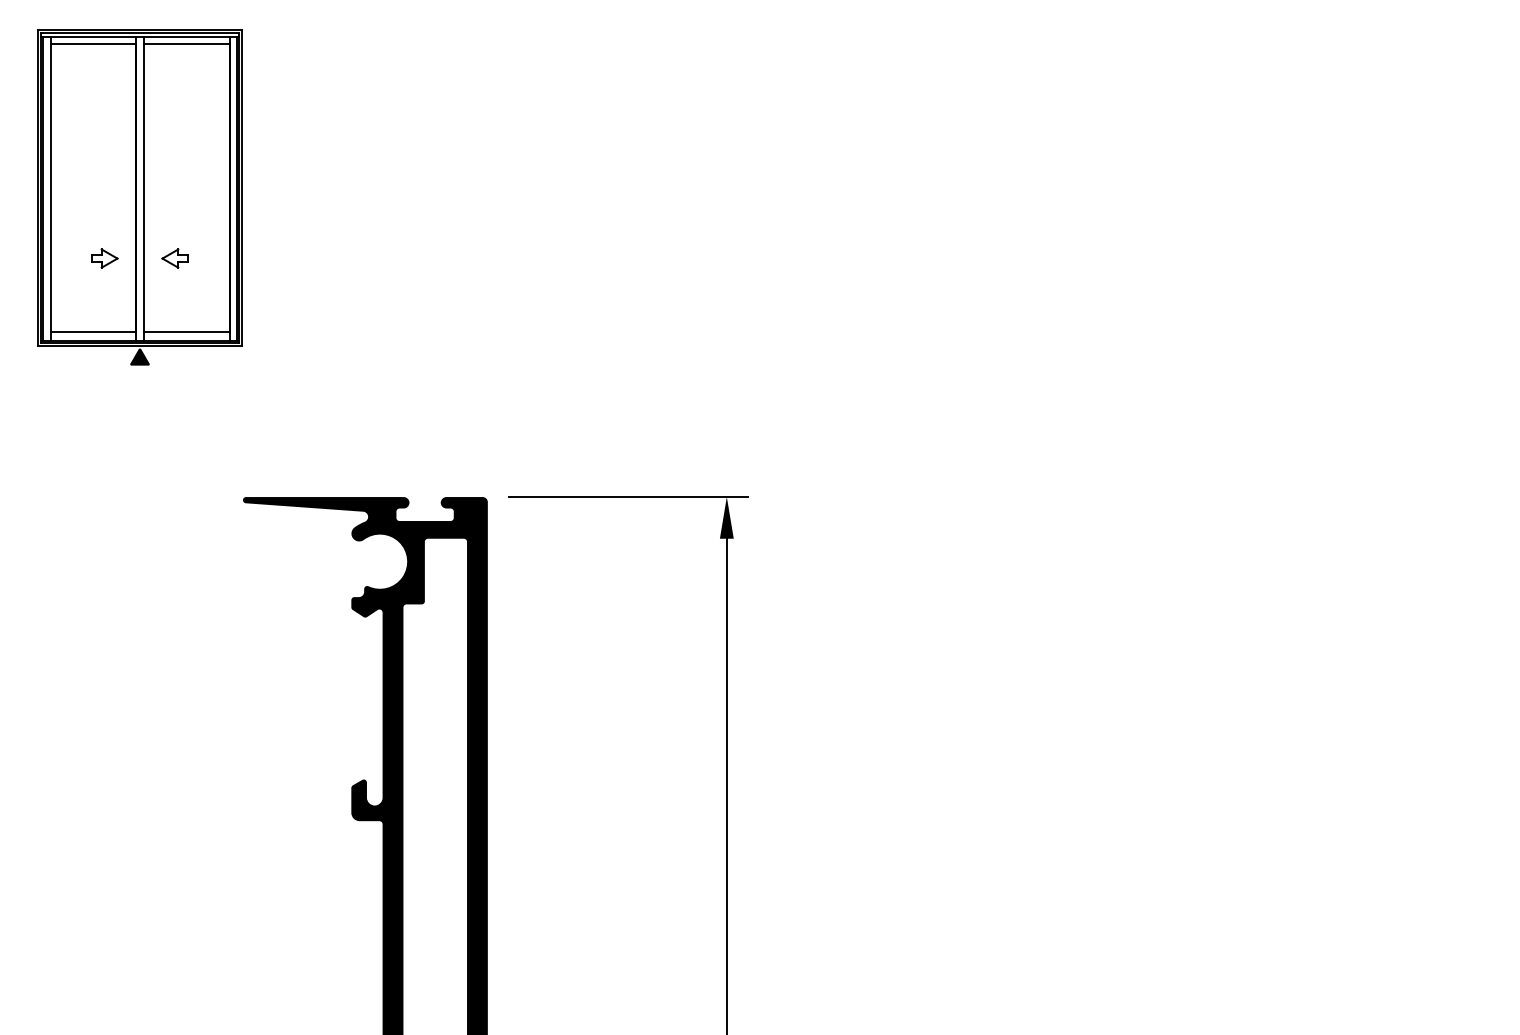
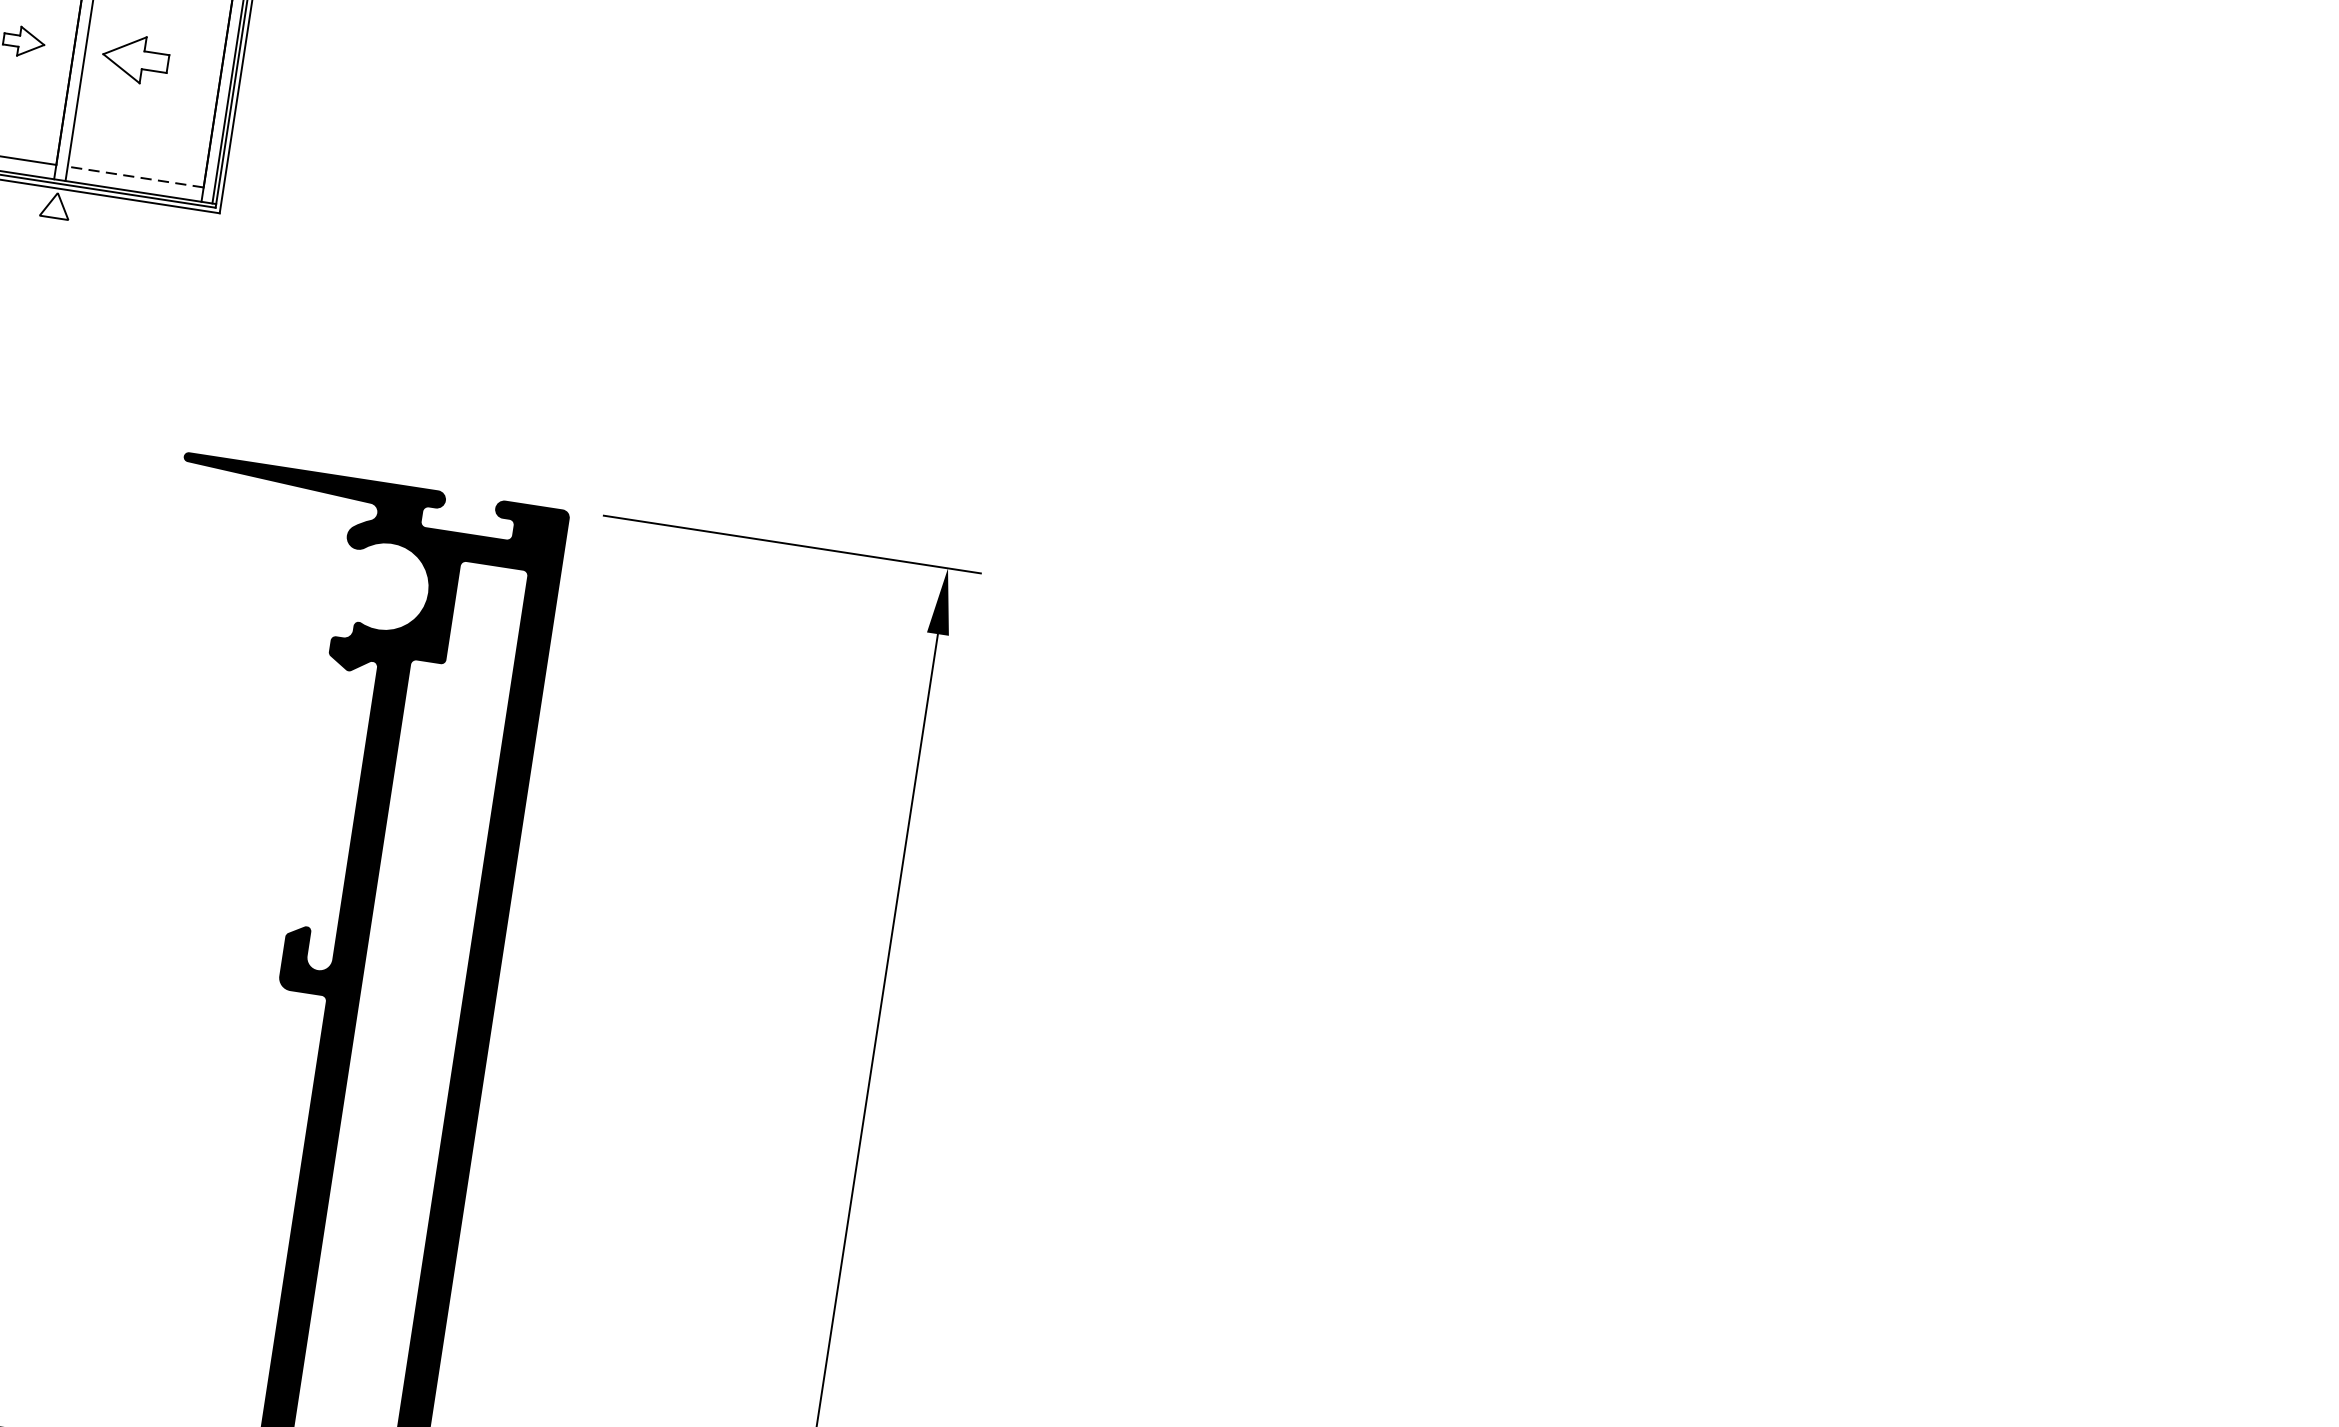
part: (174, 258) -> (134, 58), size x1.6
line: (186, 331) -> (135, 176), solid -> dashed
fill: (139, 356) -> (55, 204), removed

